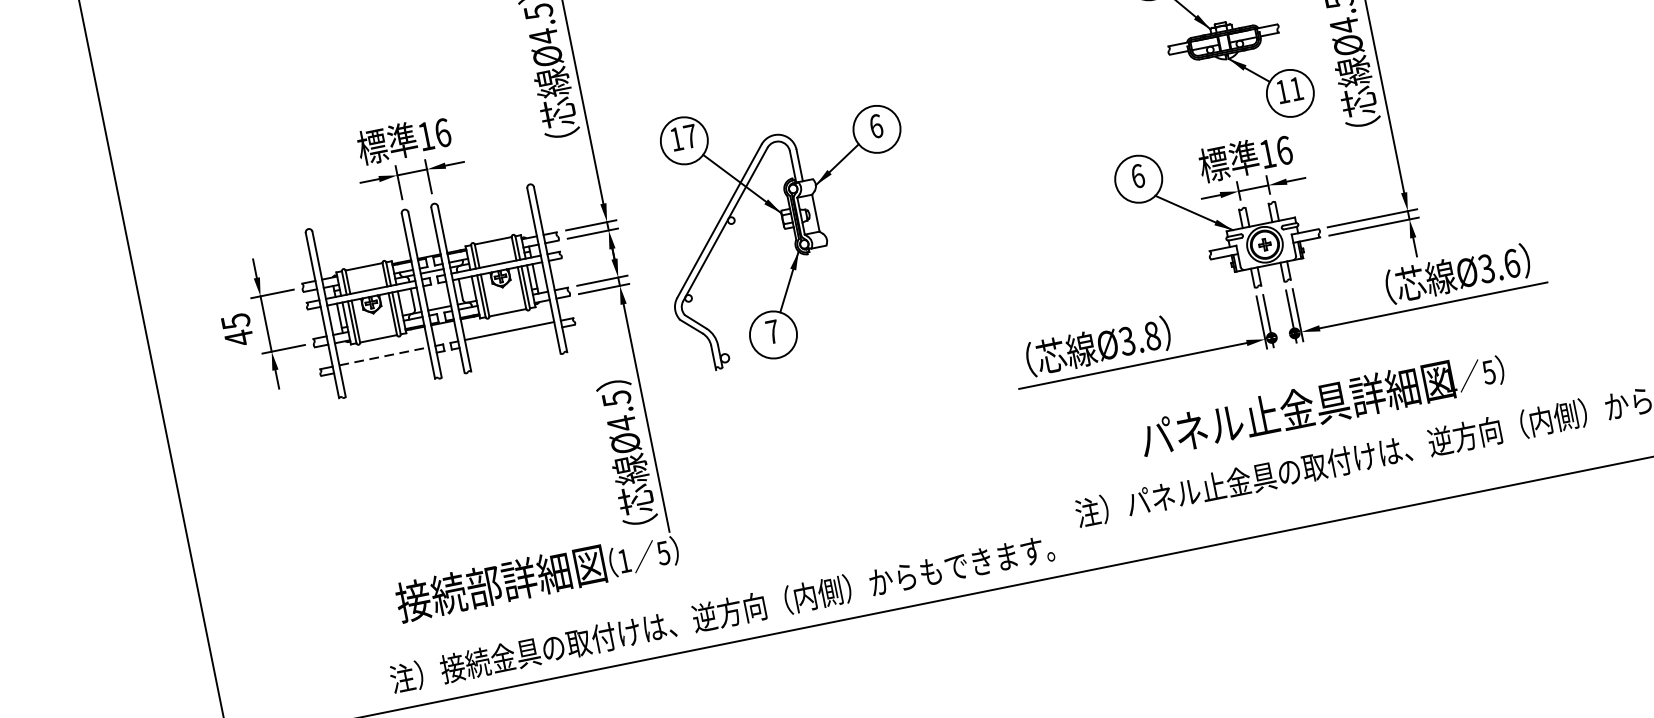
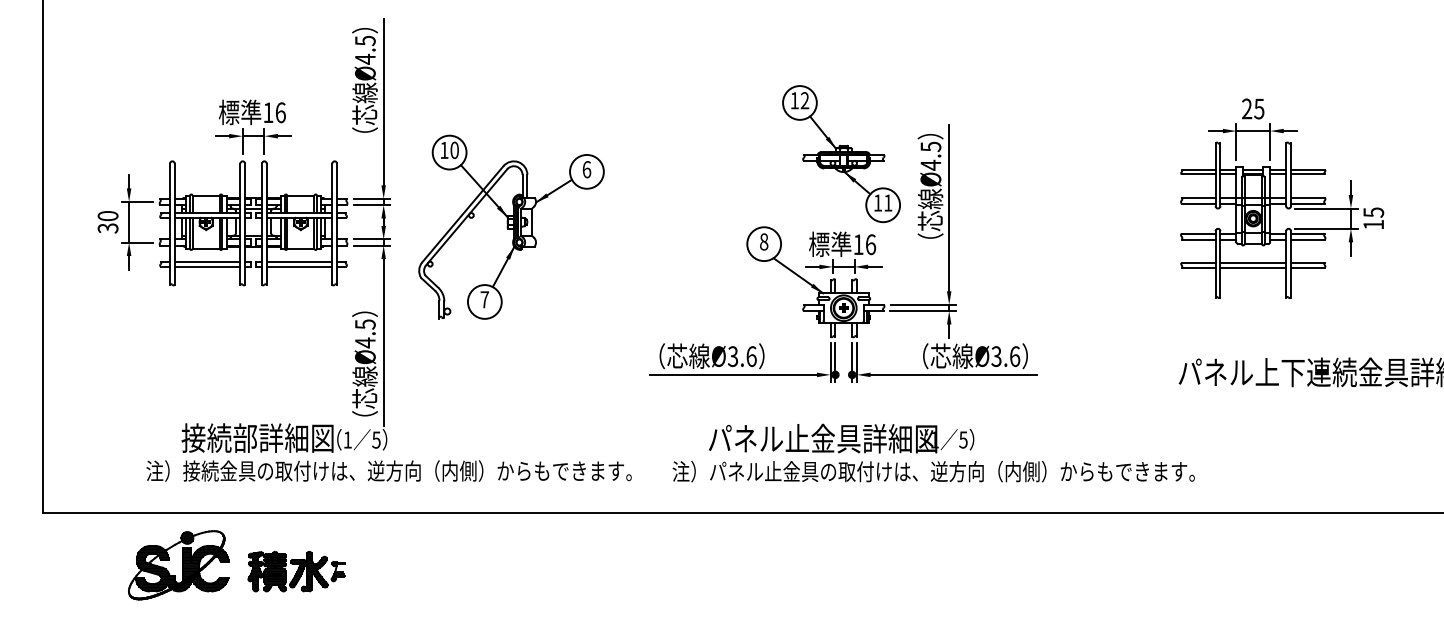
text: (690, 136) -> (454, 150), 17 -> 10
text: (1138, 175) -> (764, 241), 6 -> 8
text: (236, 330) -> (107, 222), 45 -> 30
text: (1152, 336) -> (751, 356), Ø3.8 -> Ø3.6
line: (510, 337) -> (299, 266), added
line: (383, 356) -> (207, 261), dashed -> solid
line: (385, 362) -> (207, 266), added
text: (1322, 403) -> (841, 438), moved
text: (721, 613) -> (388, 470), moved

